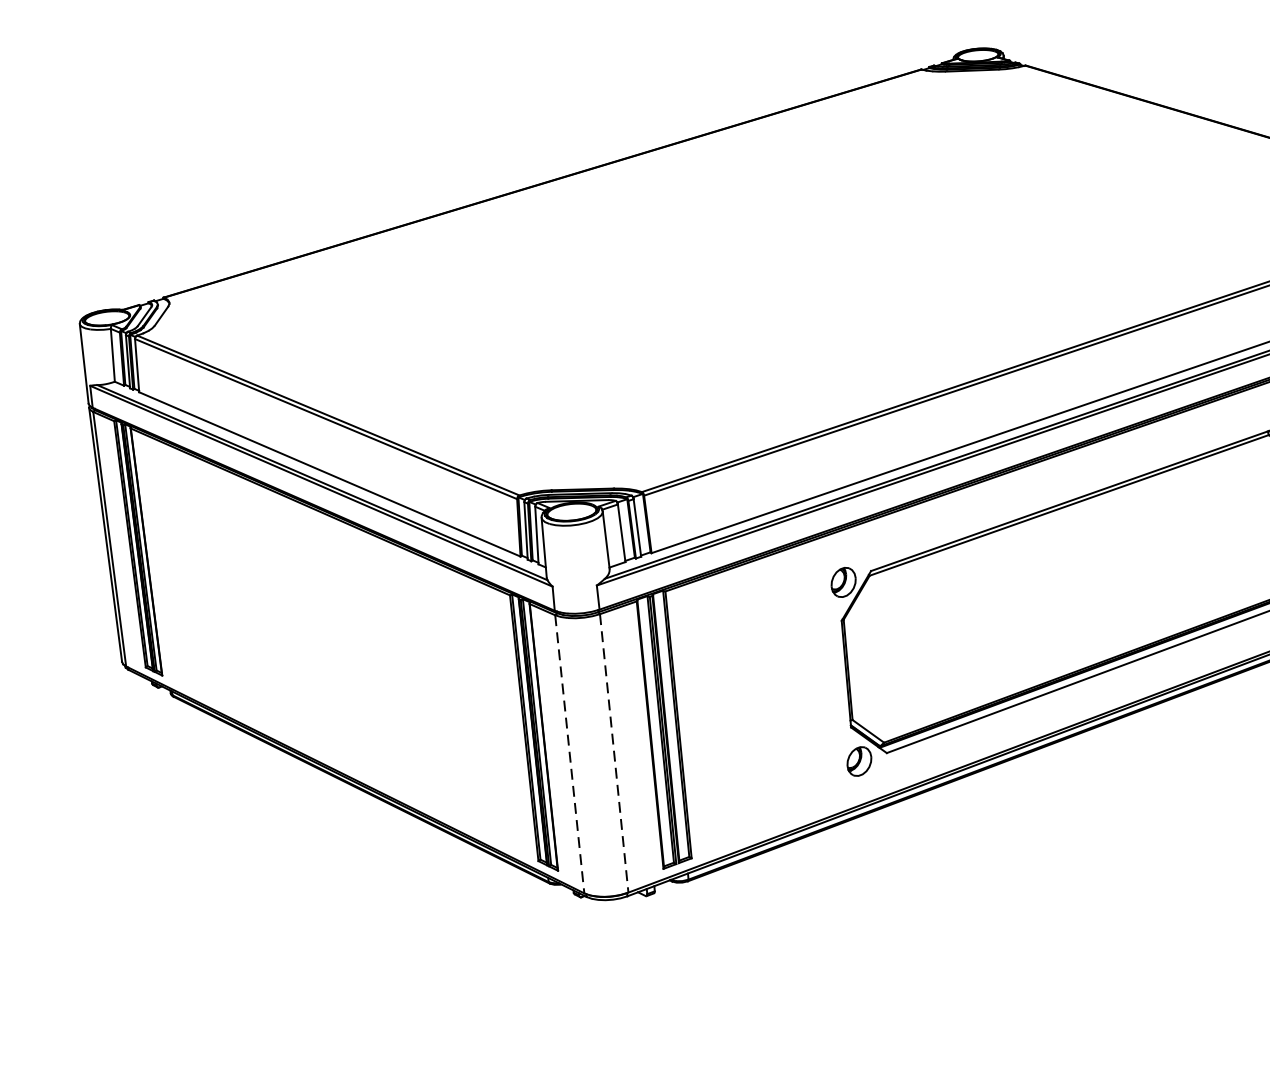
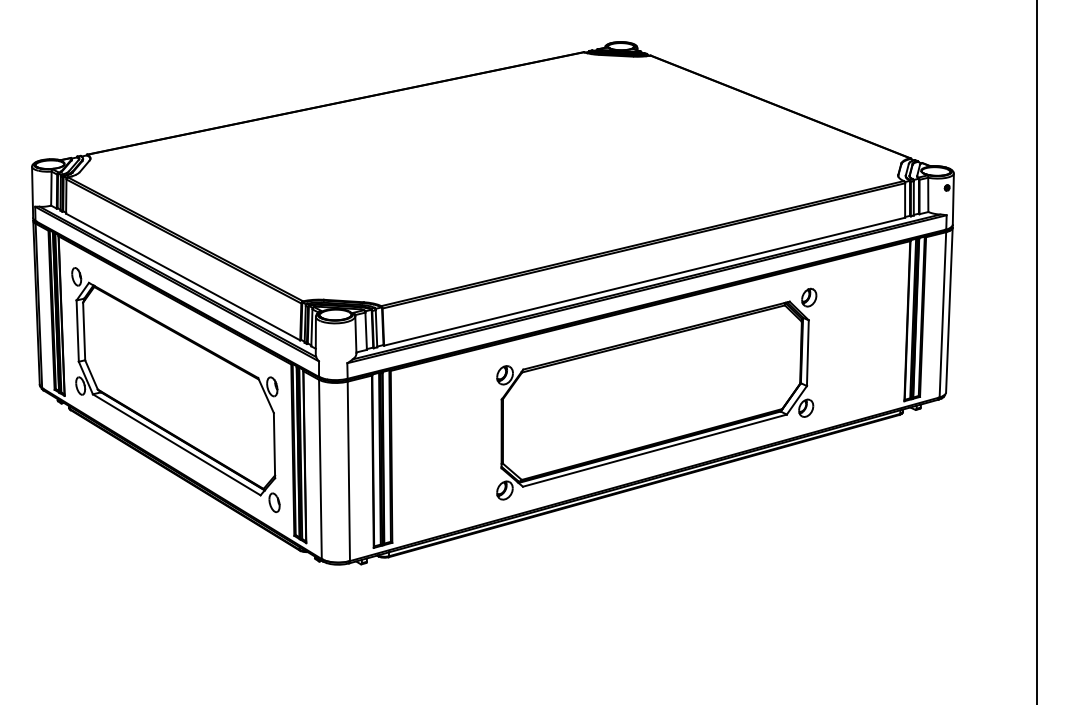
part: (333, 650) -> (175, 389), added
line: (613, 753) -> (348, 471), dashed -> solid
line: (569, 754) -> (320, 469), dashed -> solid

